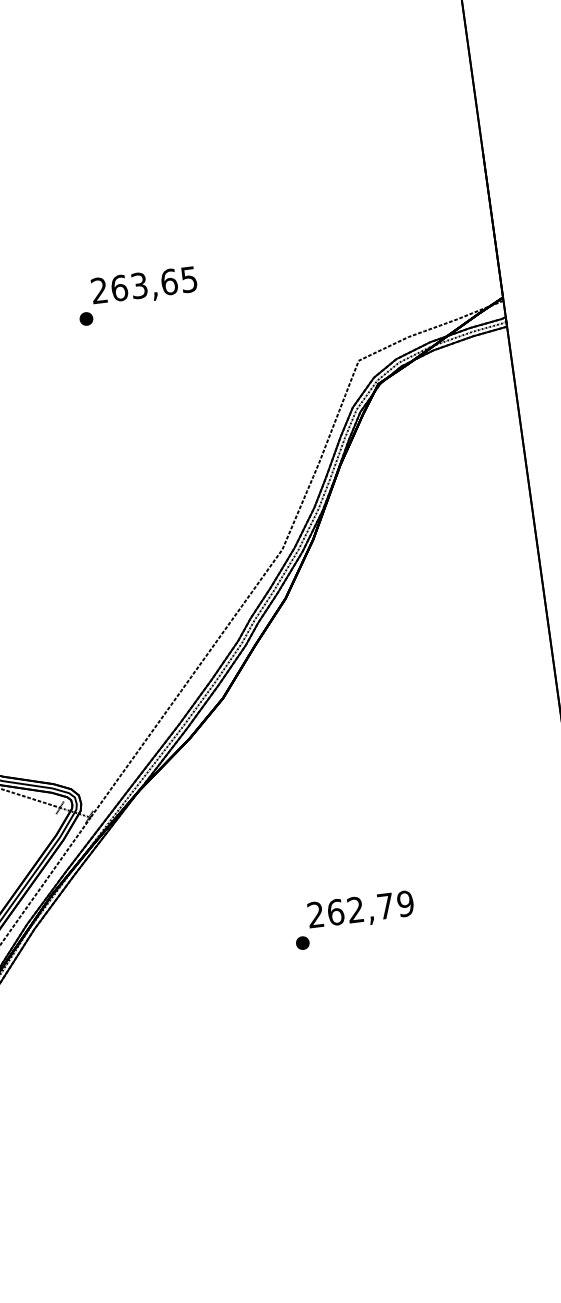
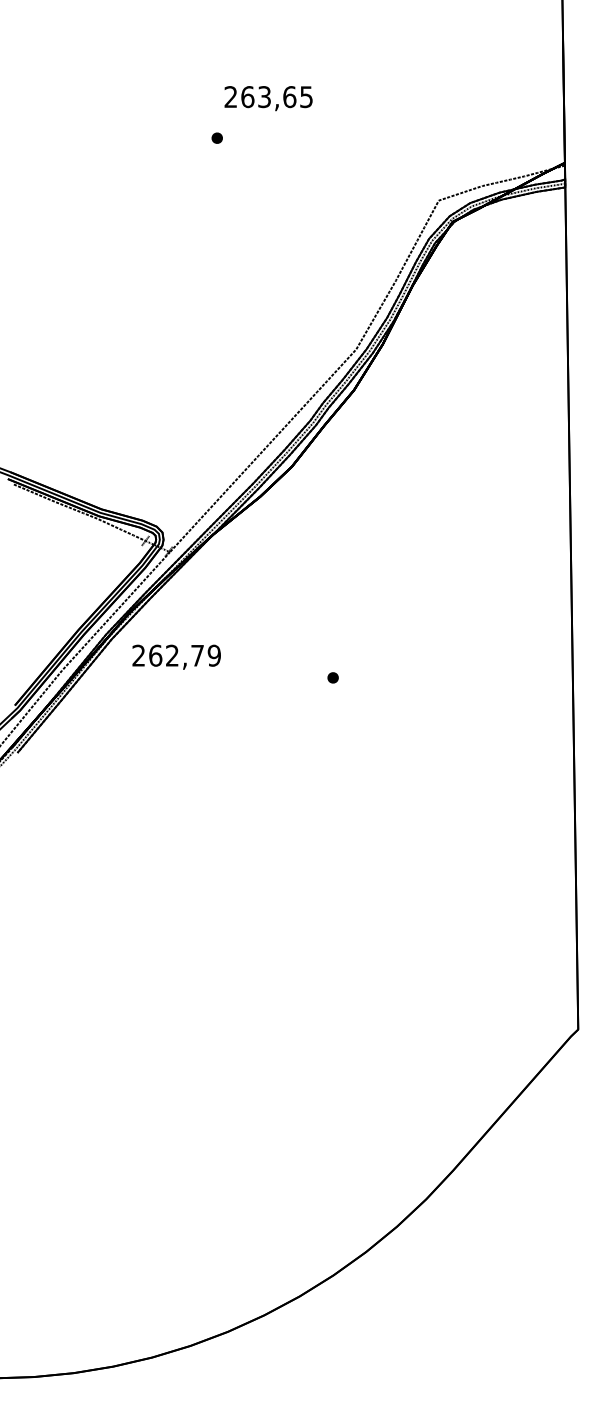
text: (144, 286) -> (268, 98), moved
text: (360, 910) -> (176, 656), moved

